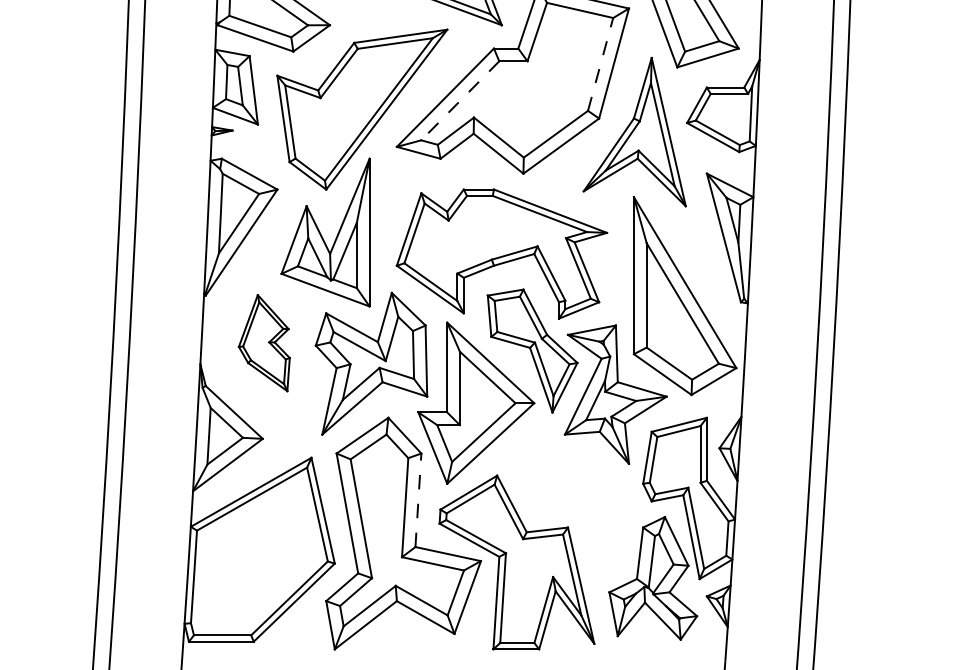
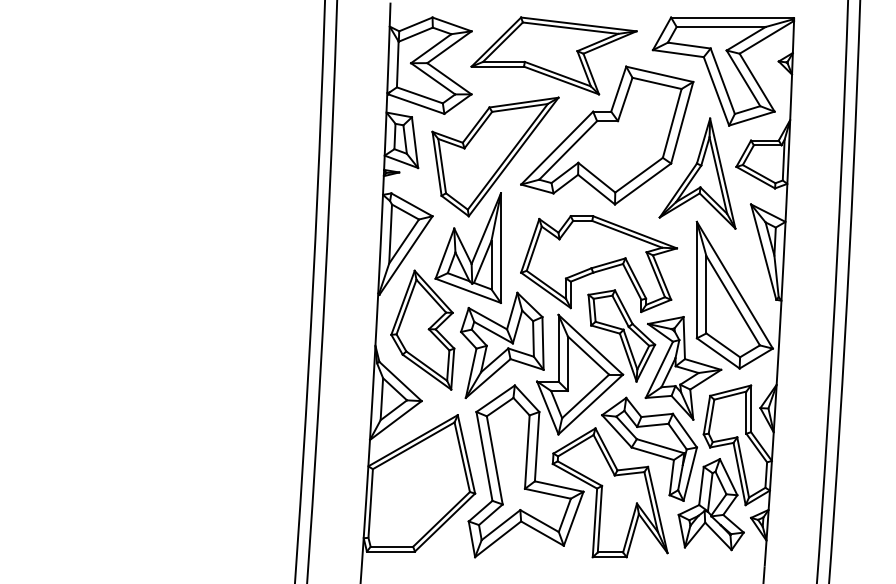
line: (600, 64) -> (672, 123), dashed -> solid
line: (459, 100) -> (567, 150), dashed -> solid
part: (263, 342) -> (422, 329), size x1.67
line: (418, 500) -> (537, 446), dashed -> solid
part: (569, 502) -> (649, 448), added

